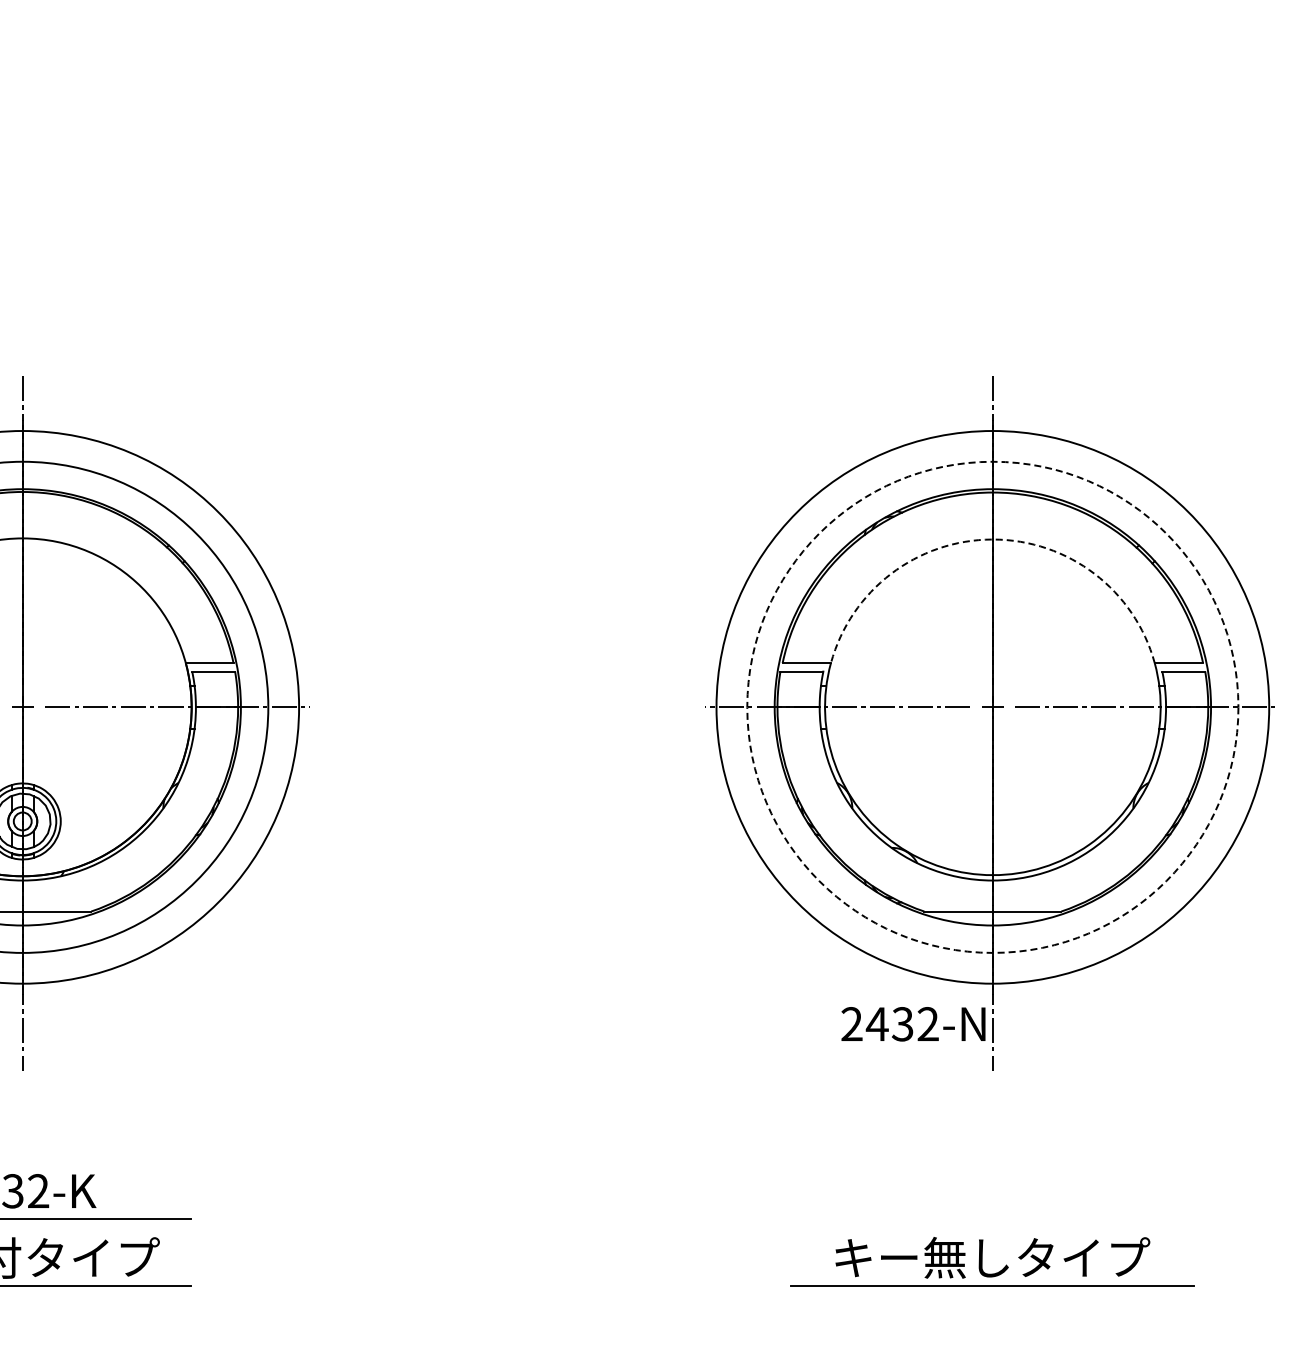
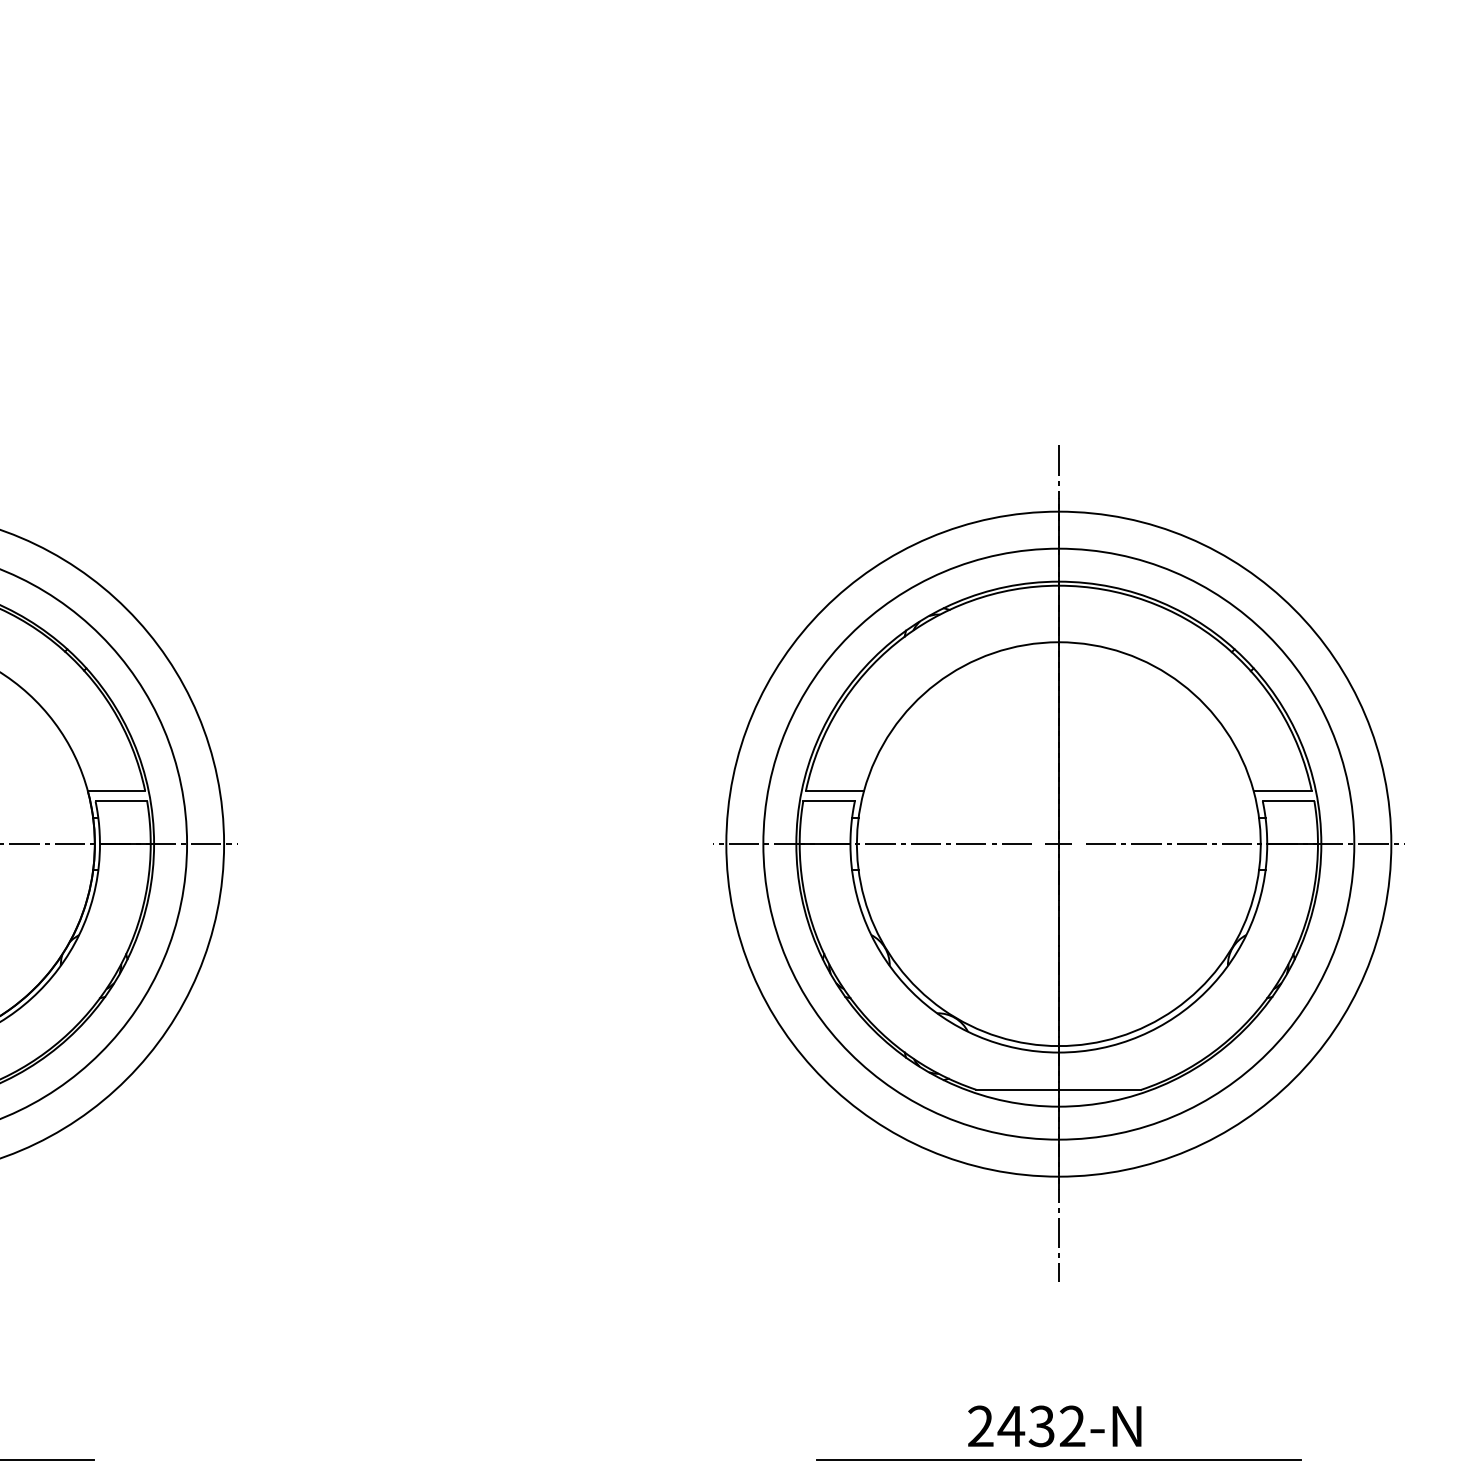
arc: (992, 539) -> (1058, 642), dashed -> solid
circle: (992, 706) -> (1058, 843), dashed -> solid
text: (913, 1024) -> (1054, 1426), moved
line: (992, 1219) -> (1058, 1460), added

